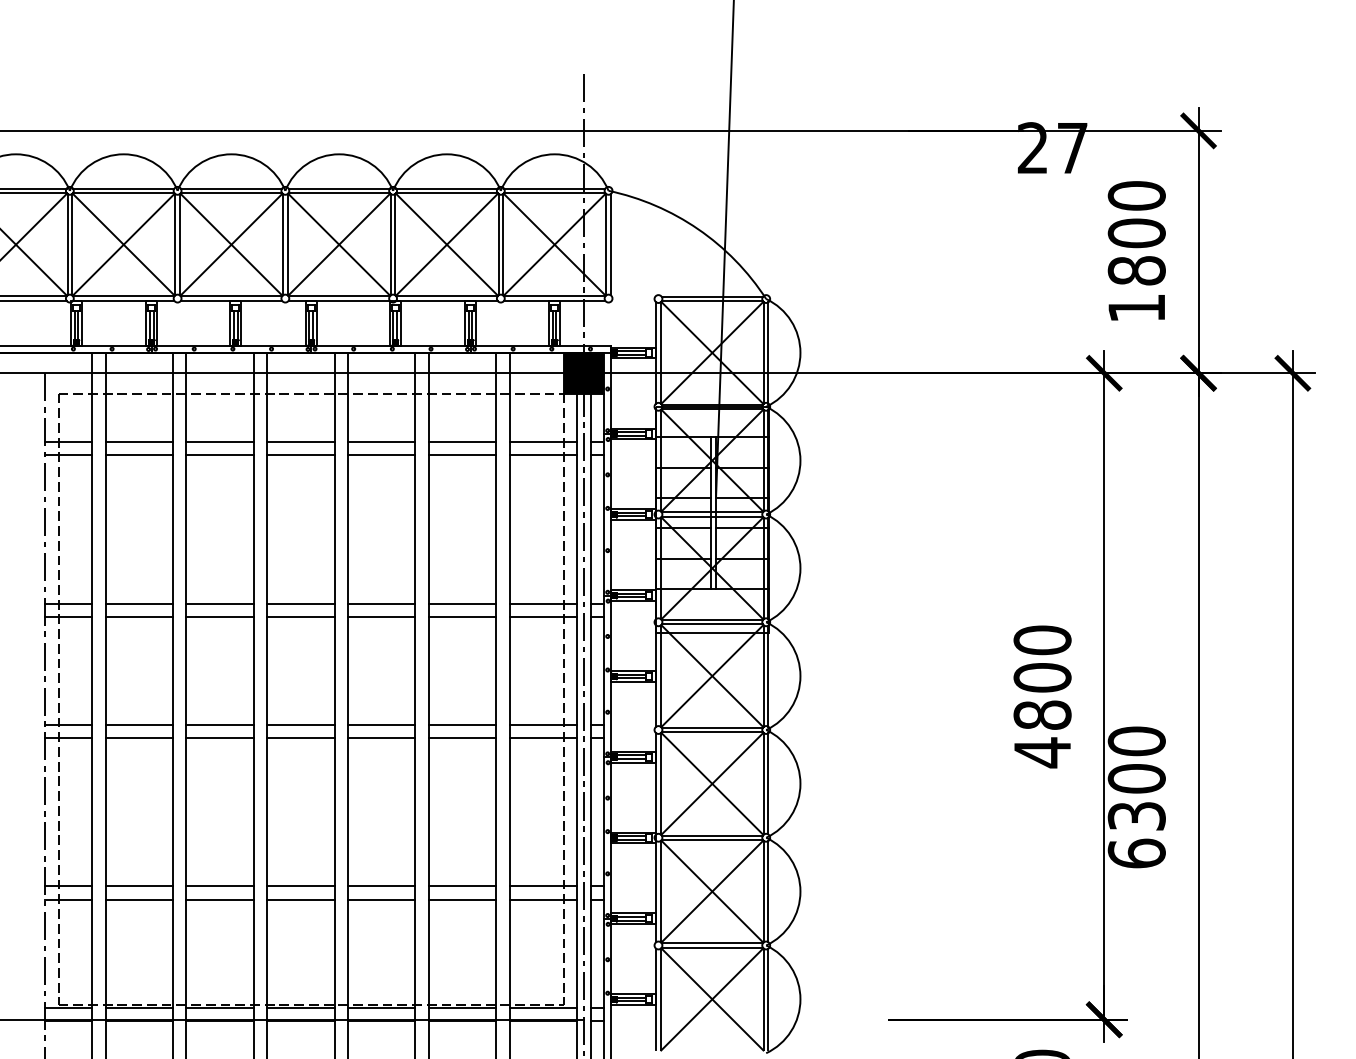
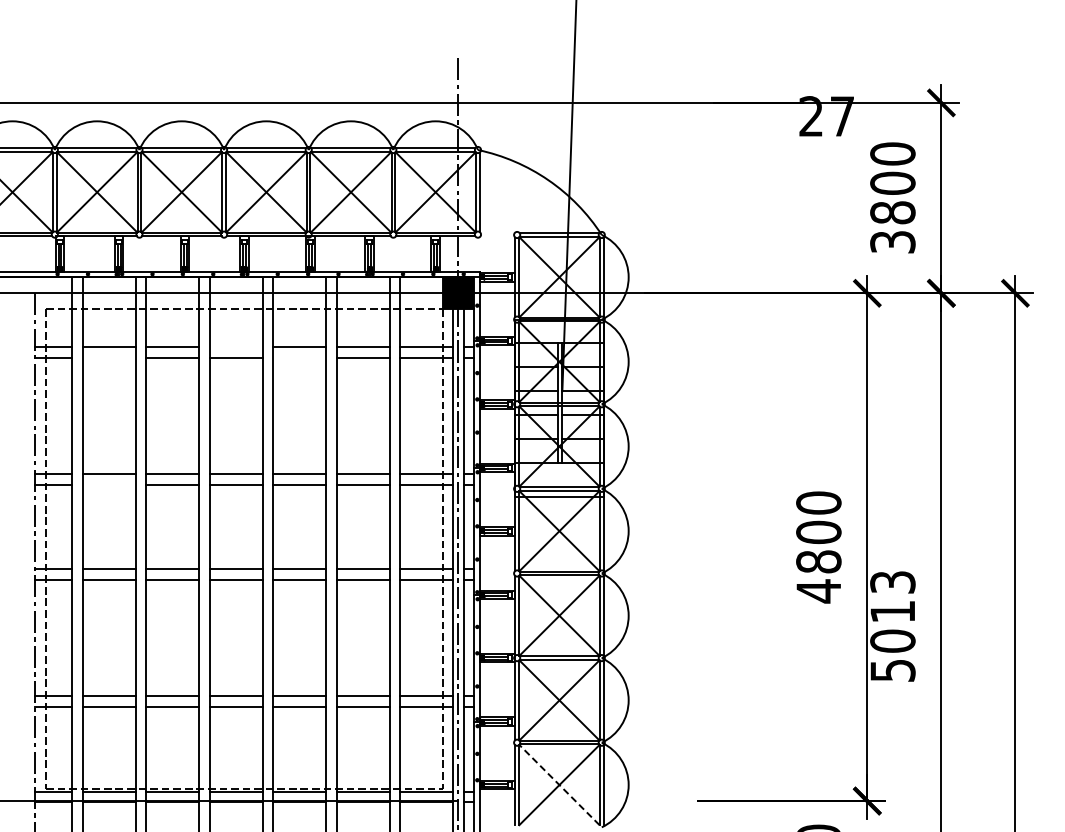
text: (1136, 308) -> (892, 242), 1800 -> 3800
line: (299, 442) -> (235, 347), removed
line: (138, 455) -> (108, 357), removed
line: (381, 455) -> (299, 357), removed
line: (138, 616) -> (108, 484), removed
text: (1136, 796) -> (892, 625), 6300 -> 5013
line: (712, 999) -> (559, 785), solid -> dashed

